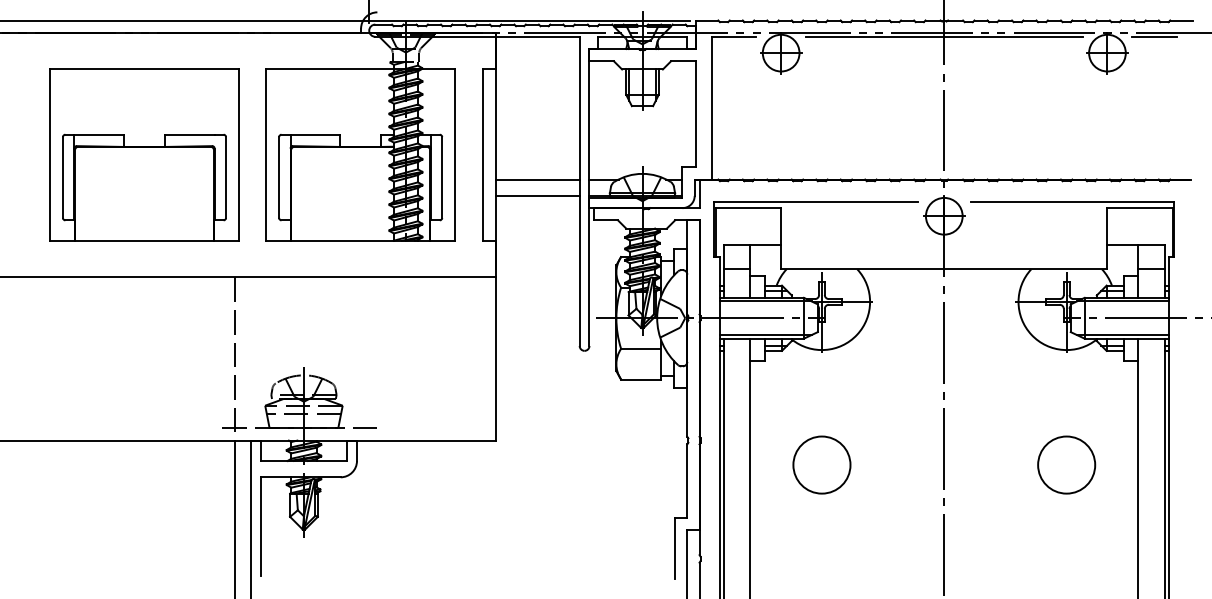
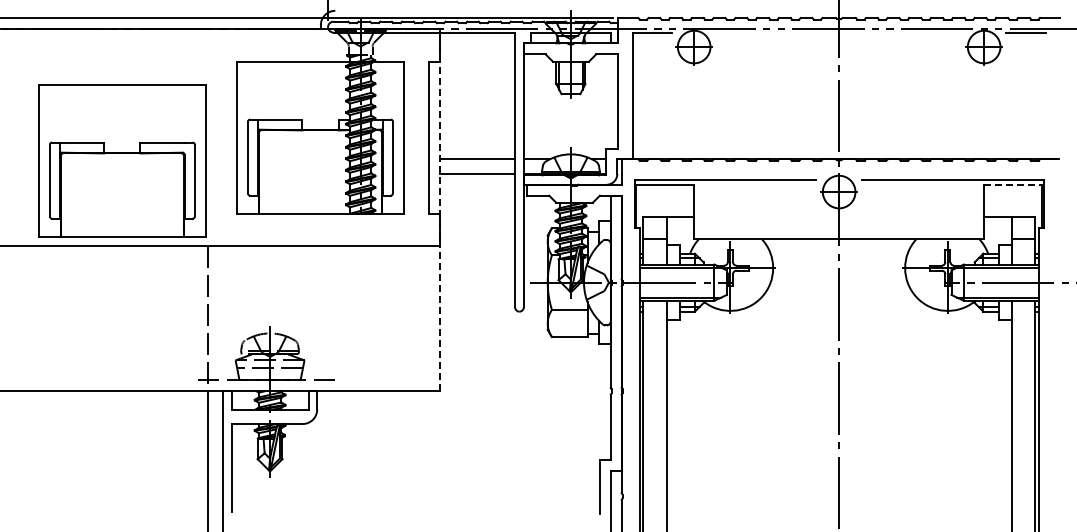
line: (943, 36) -> (838, 32), removed
line: (495, 150) -> (440, 133), solid -> dashed
part: (144, 154) -> (122, 160), moved
line: (1140, 207) -> (1013, 184), solid -> dashed
line: (495, 358) -> (440, 318), solid -> dashed
circle: (822, 464) -> (730, 412), removed
circle: (1066, 464) -> (947, 412), removed

